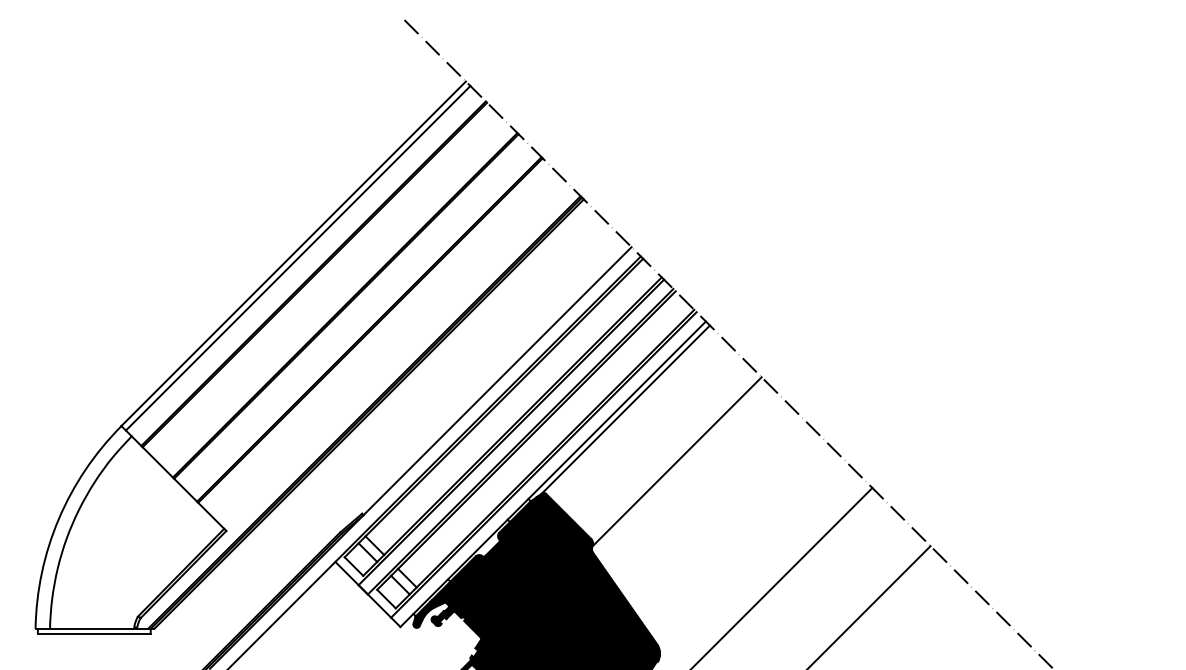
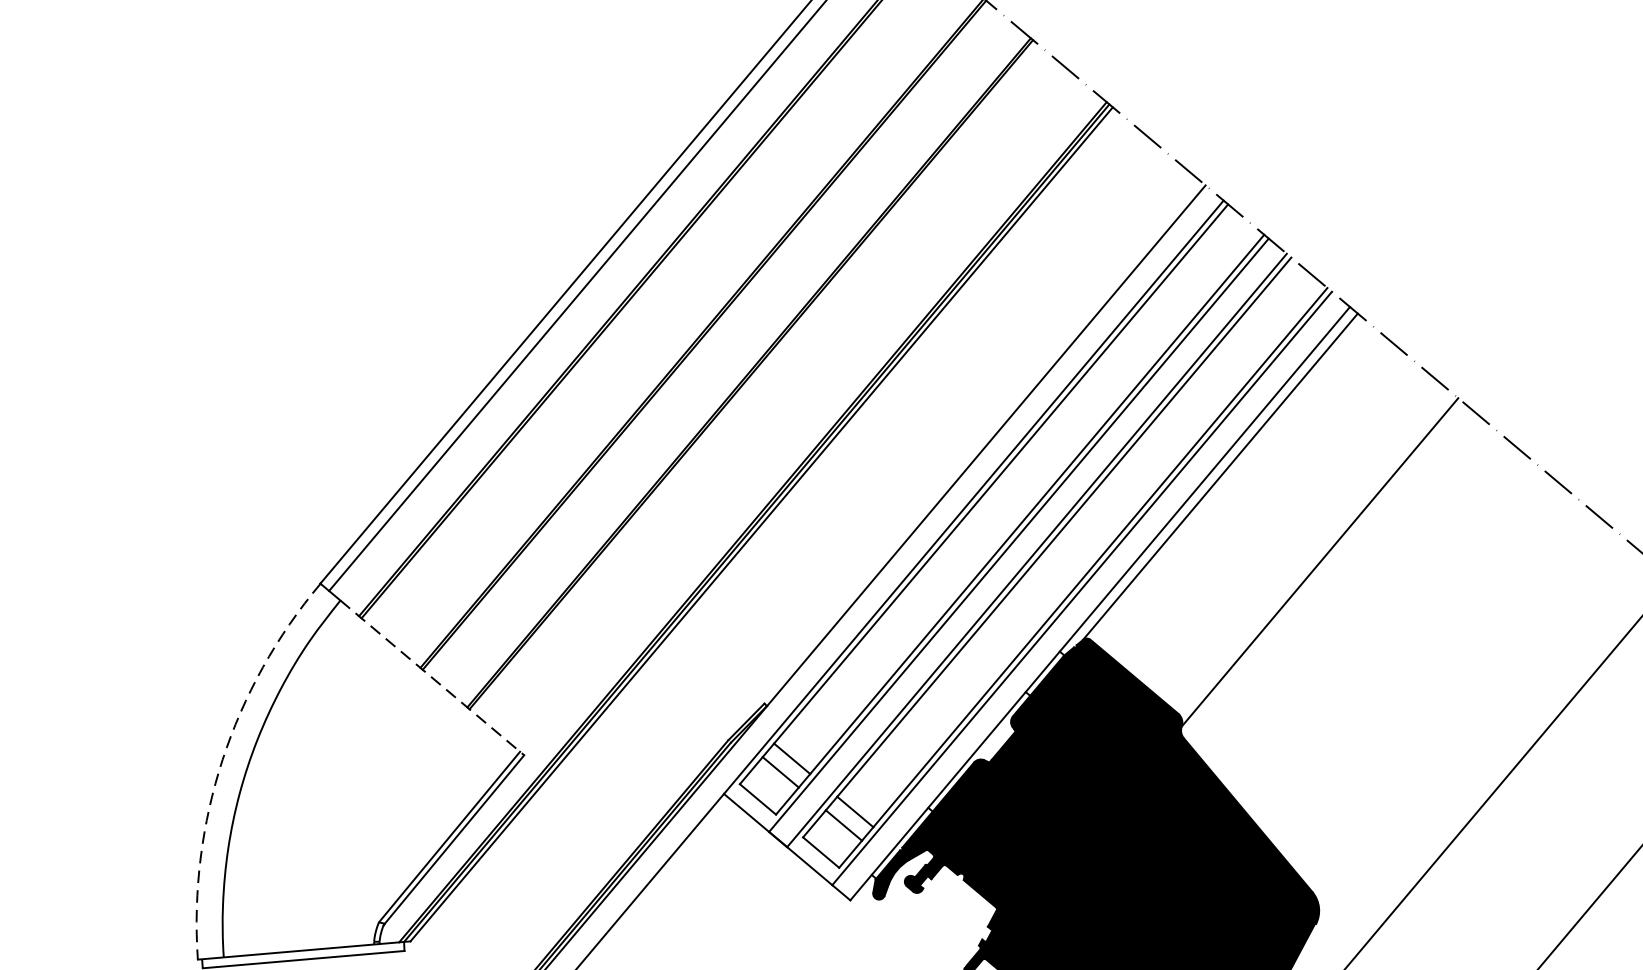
line: (179, 483) -> (433, 677), solid -> dashed
arc: (58, 519) -> (222, 760), solid -> dashed

